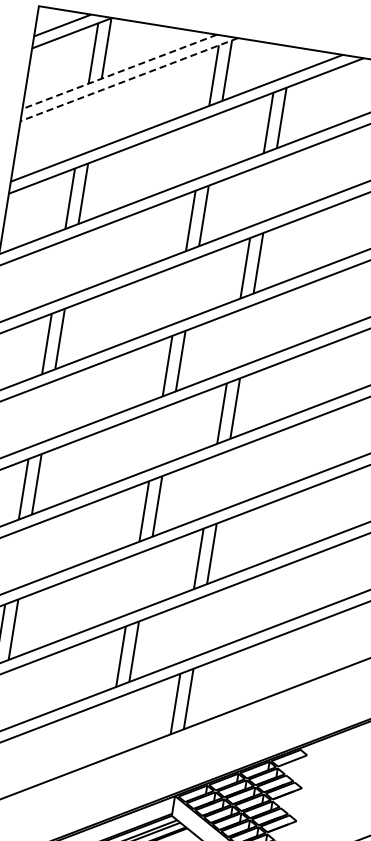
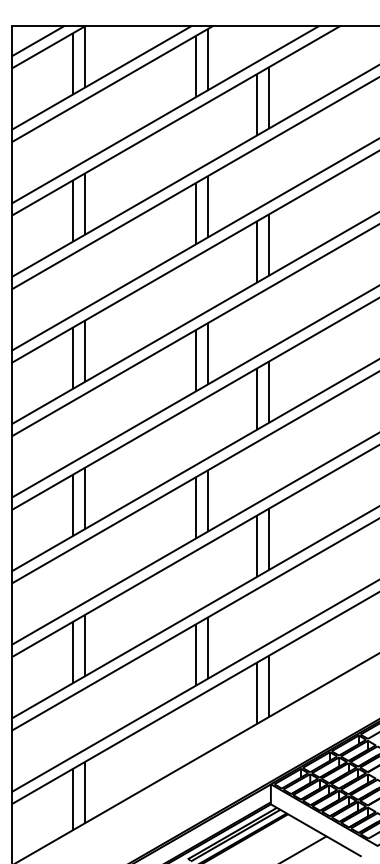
line: (119, 72) -> (101, 78), dashed -> solid
line: (129, 80) -> (112, 84), dashed -> solid

